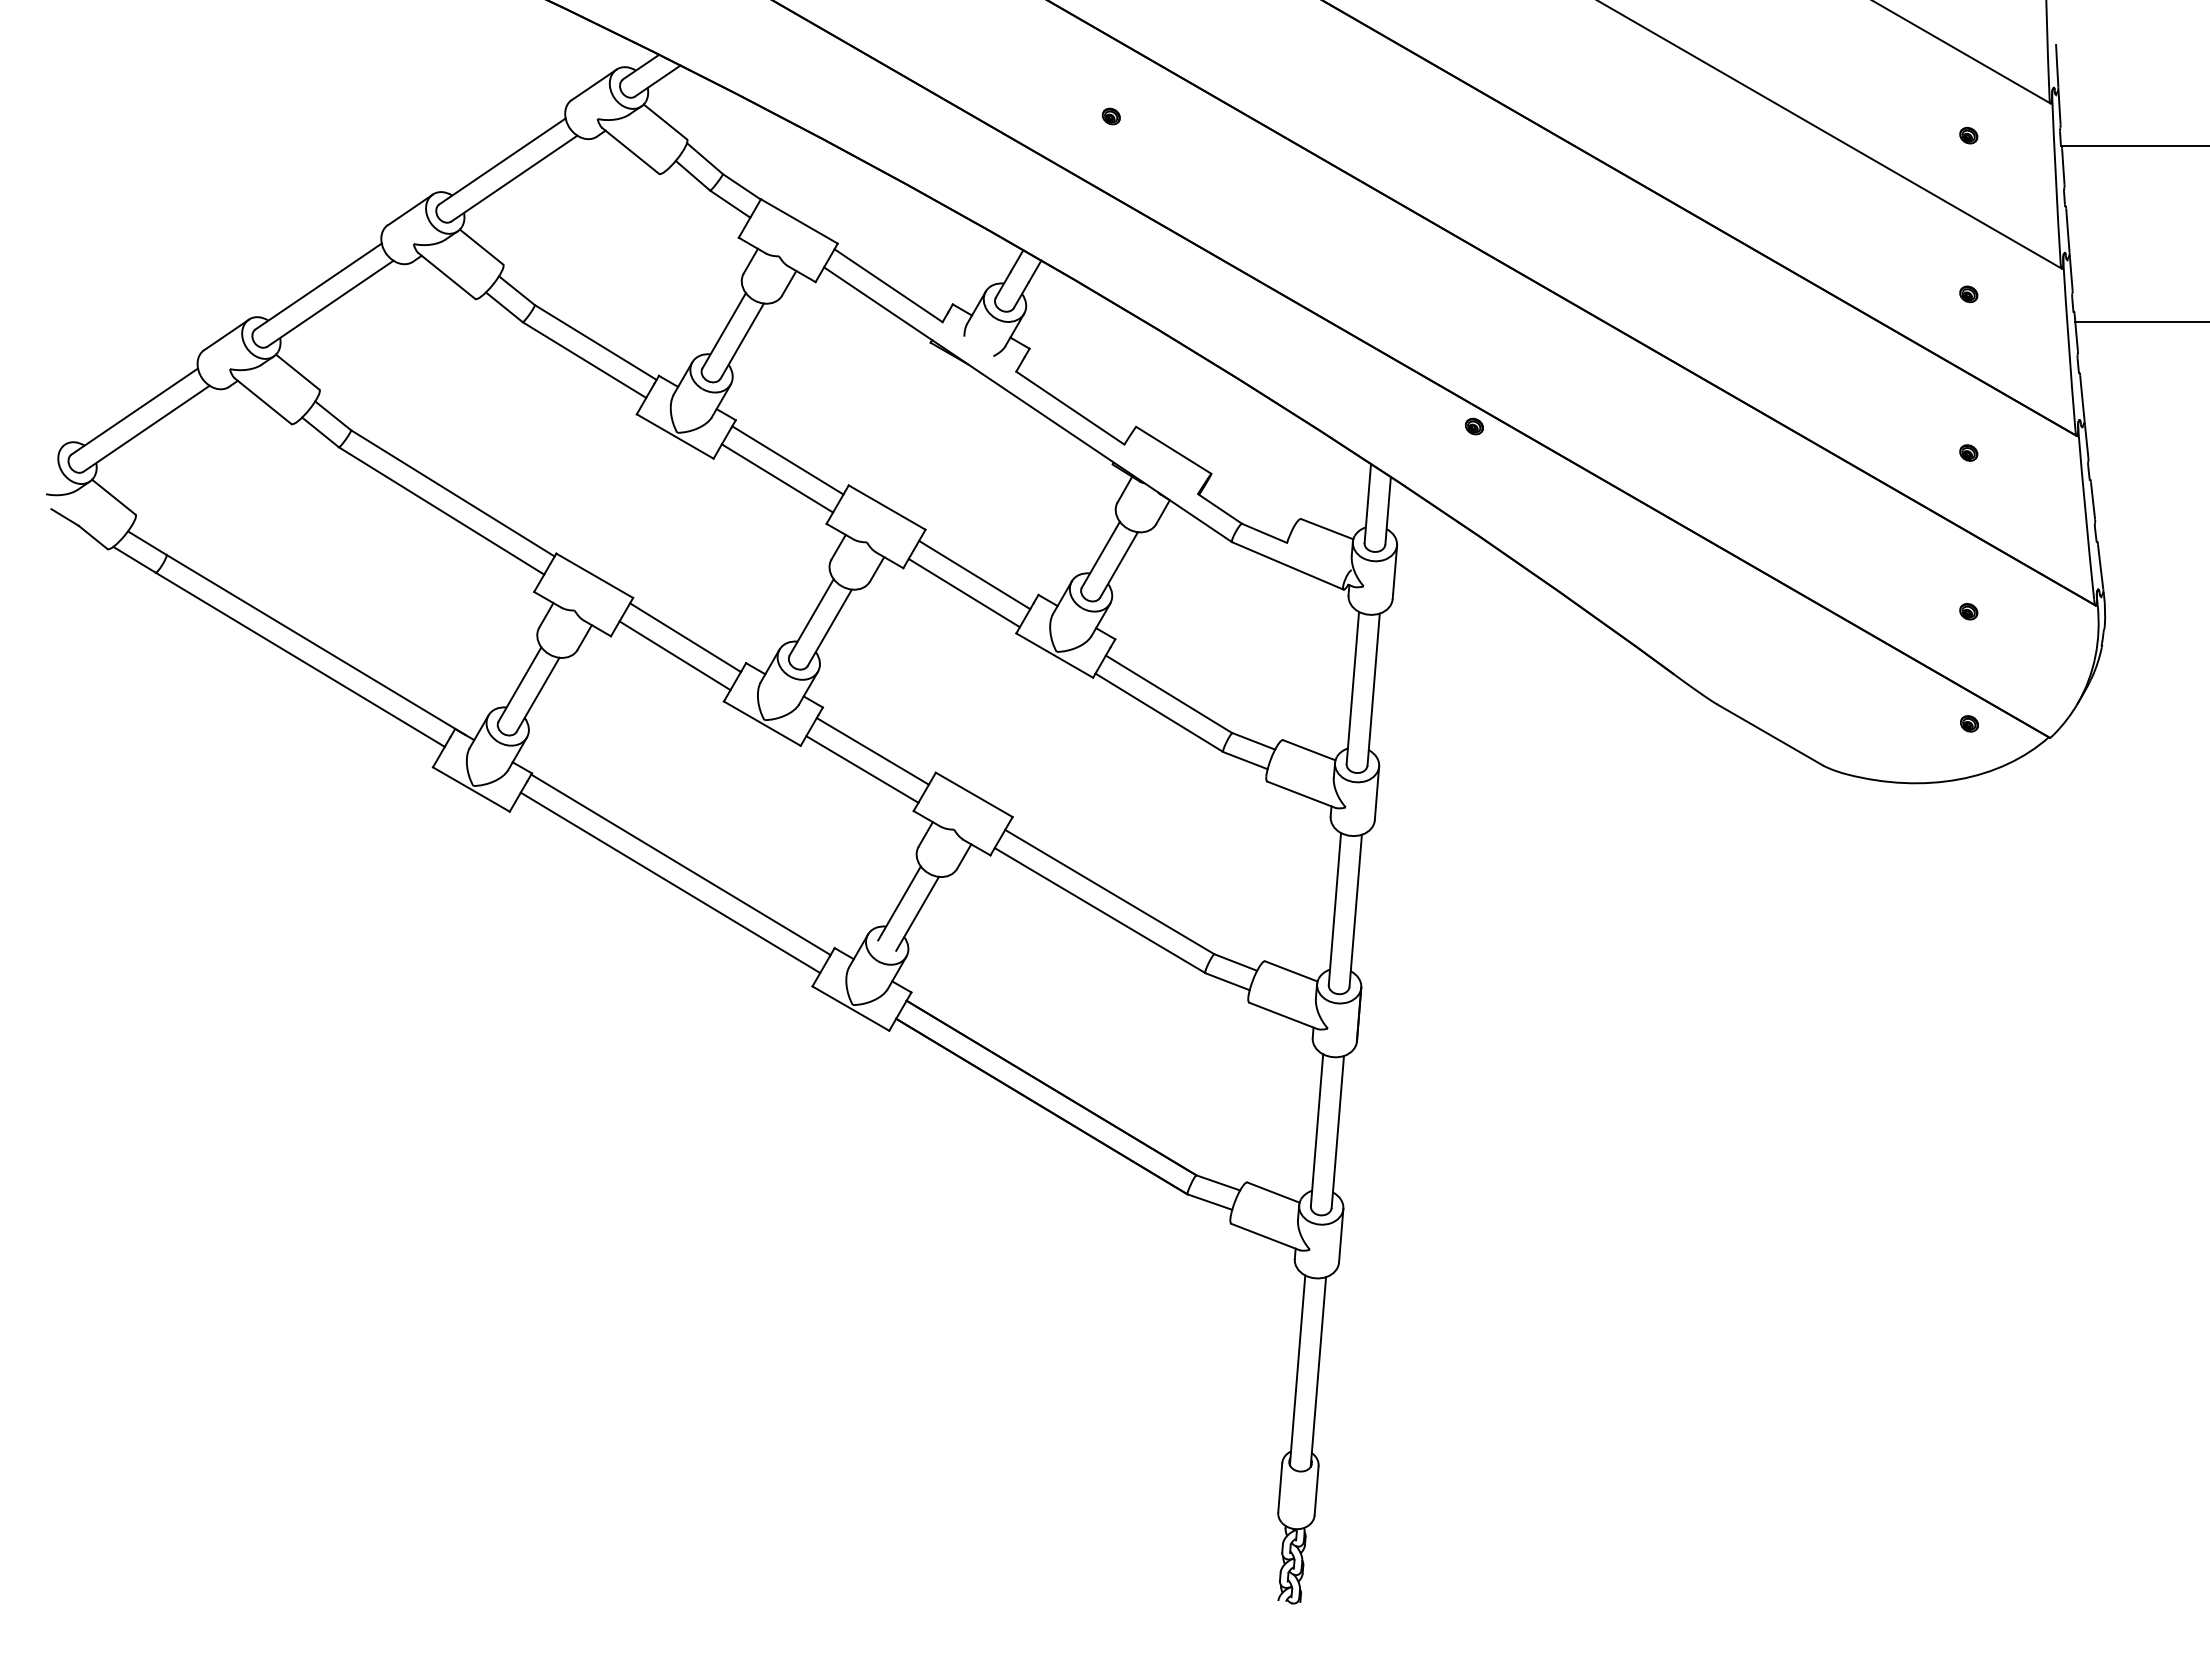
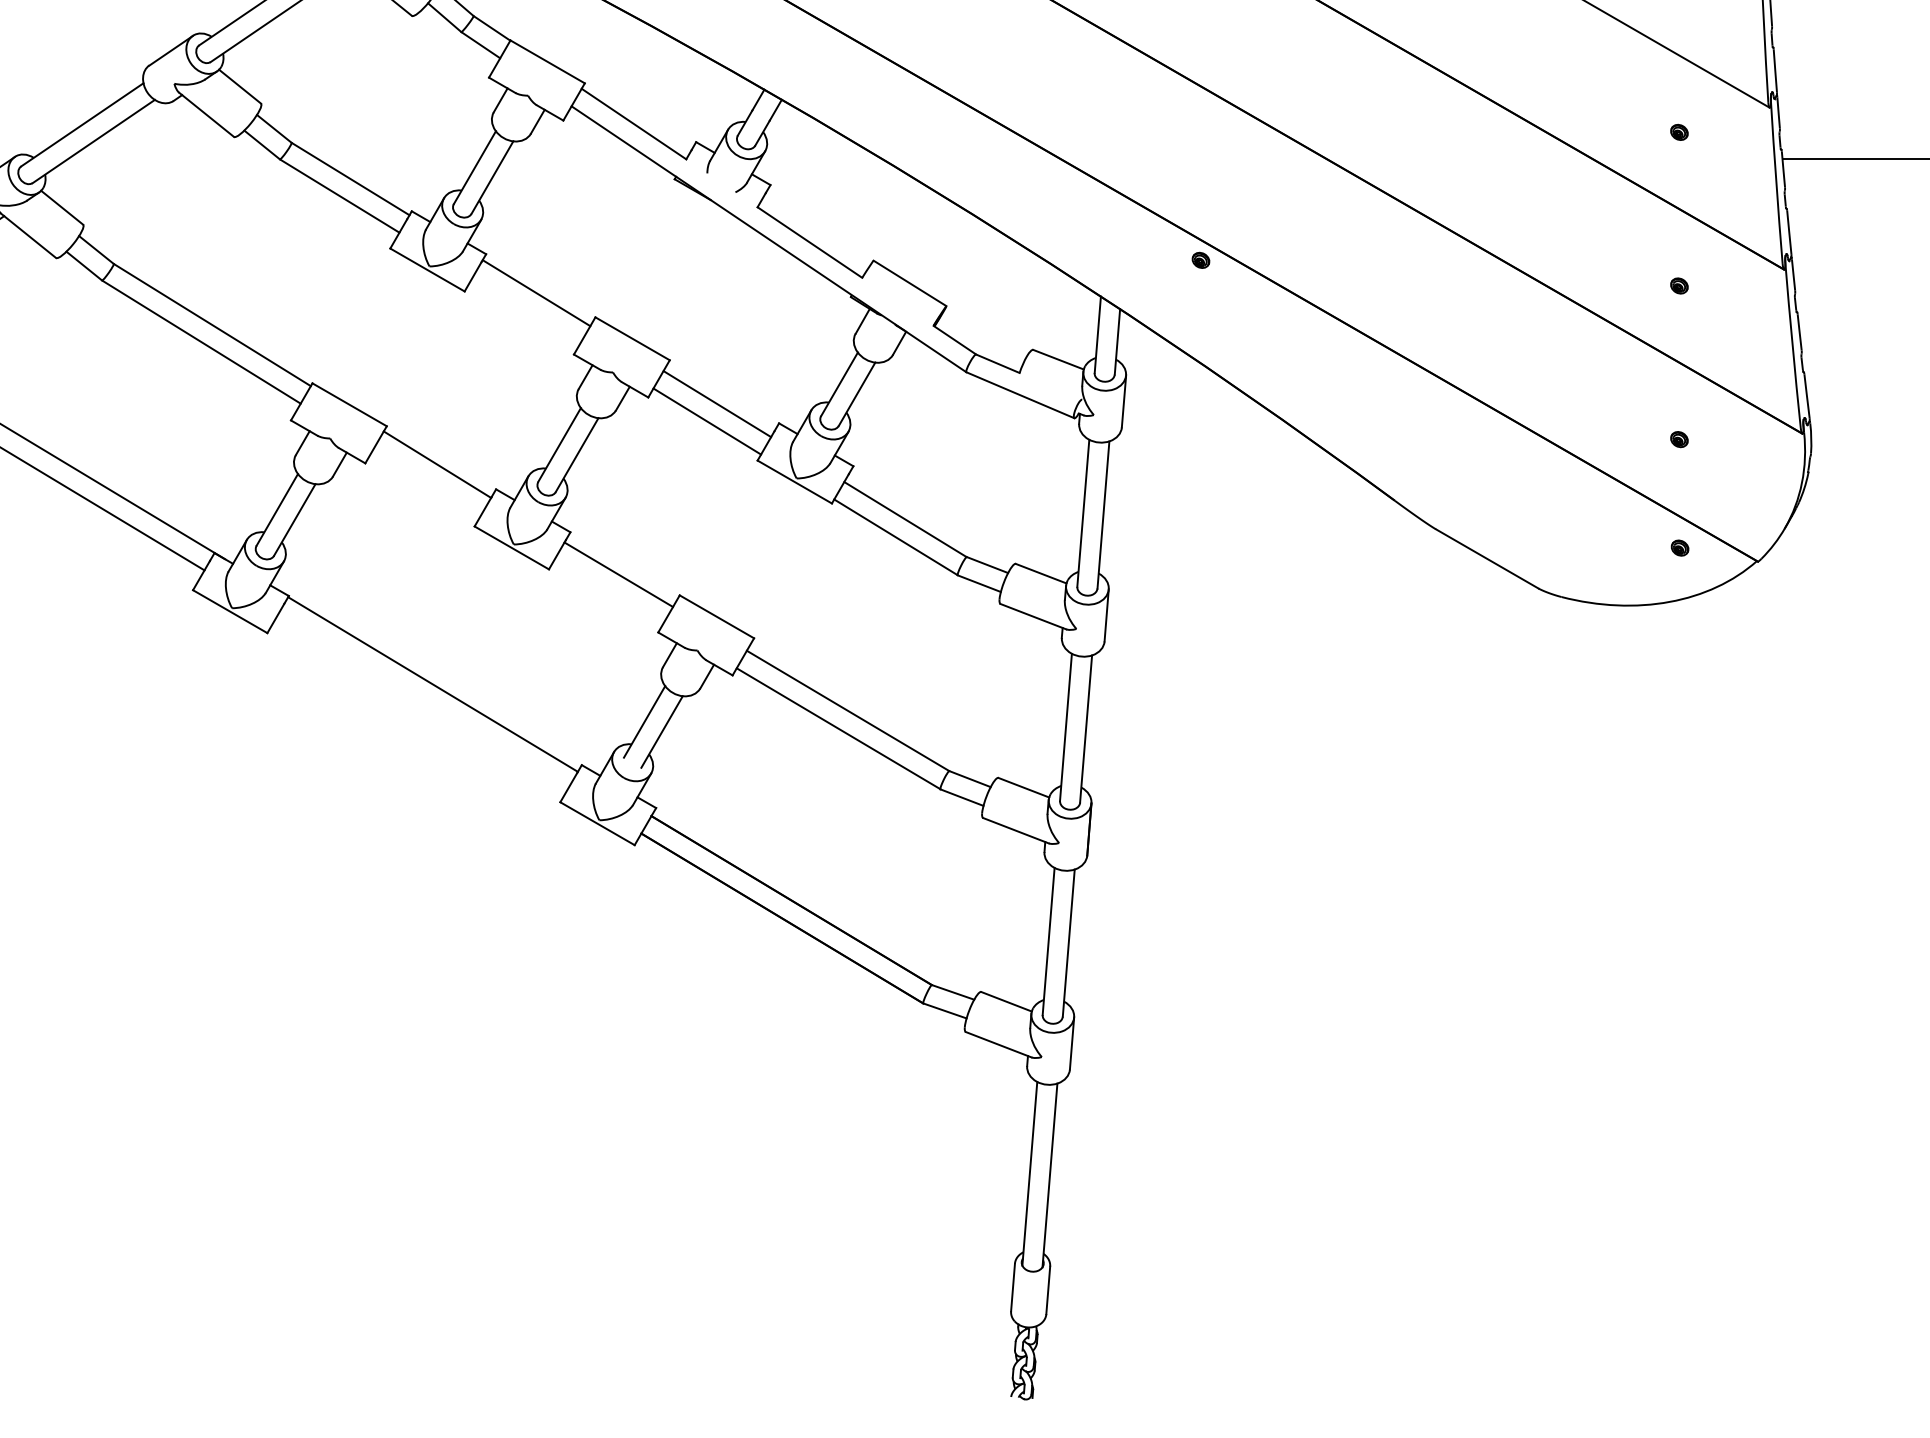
line: (777, 478) -> (526, 310), removed
line: (674, 655) -> (426, 481), removed
line: (862, 769) -> (608, 592), removed
line: (670, 882) -> (422, 701), removed

